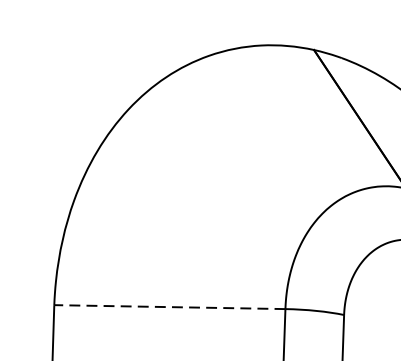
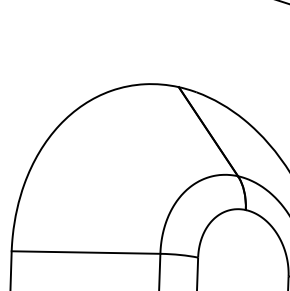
line: (169, 307) -> (85, 252), dashed -> solid

